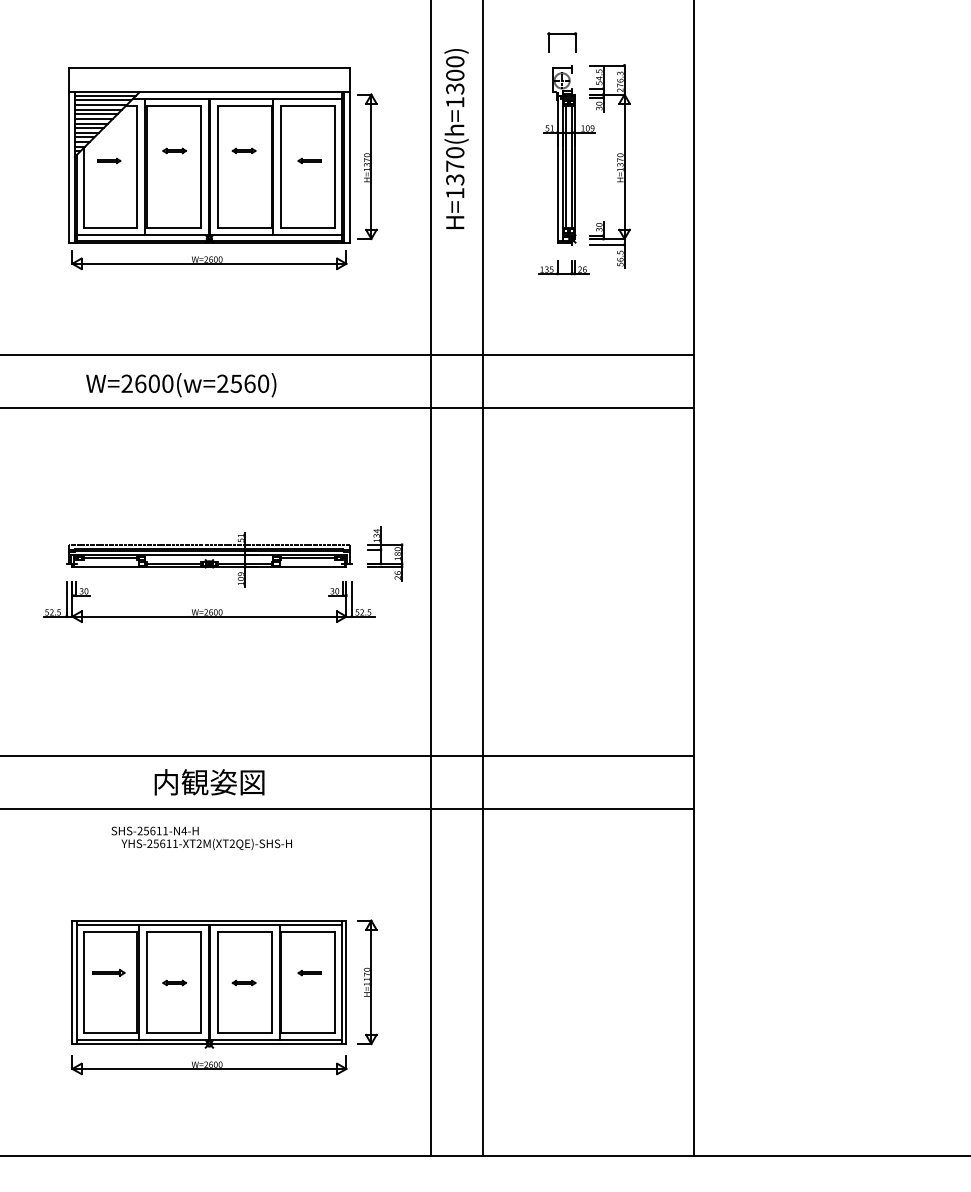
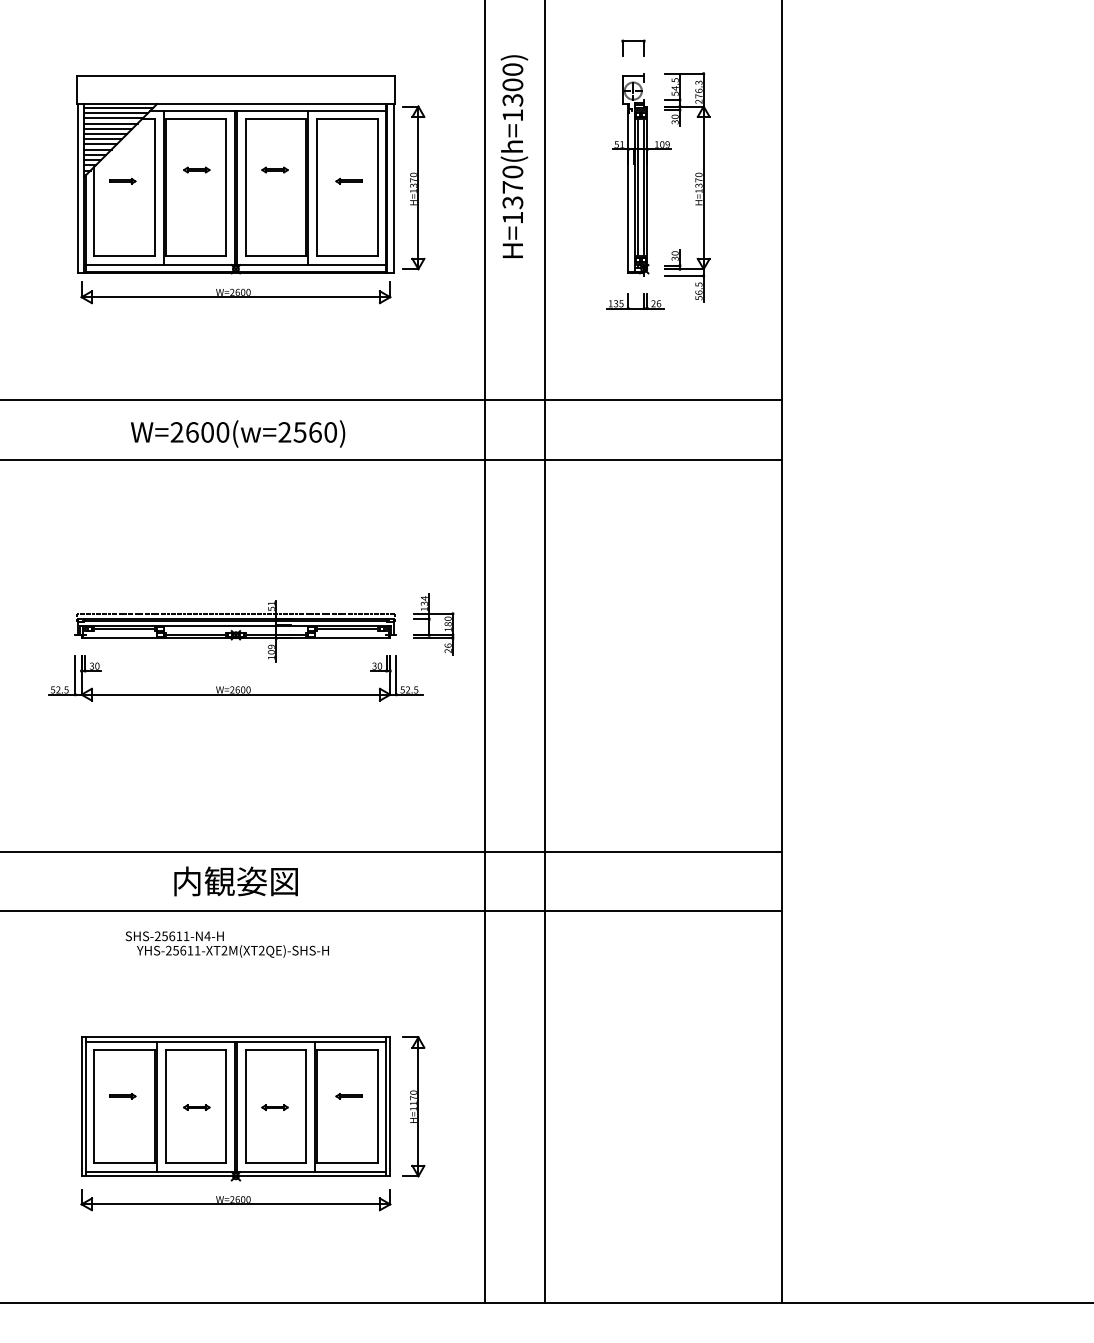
part: (562, 42) -> (633, 47), size x0.71
text: (181, 385) -> (238, 434), moved
part: (109, 973) -> (123, 1096), size x0.71

